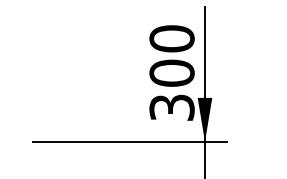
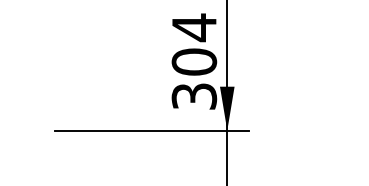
text: (172, 38) -> (194, 27), 300 -> 304

